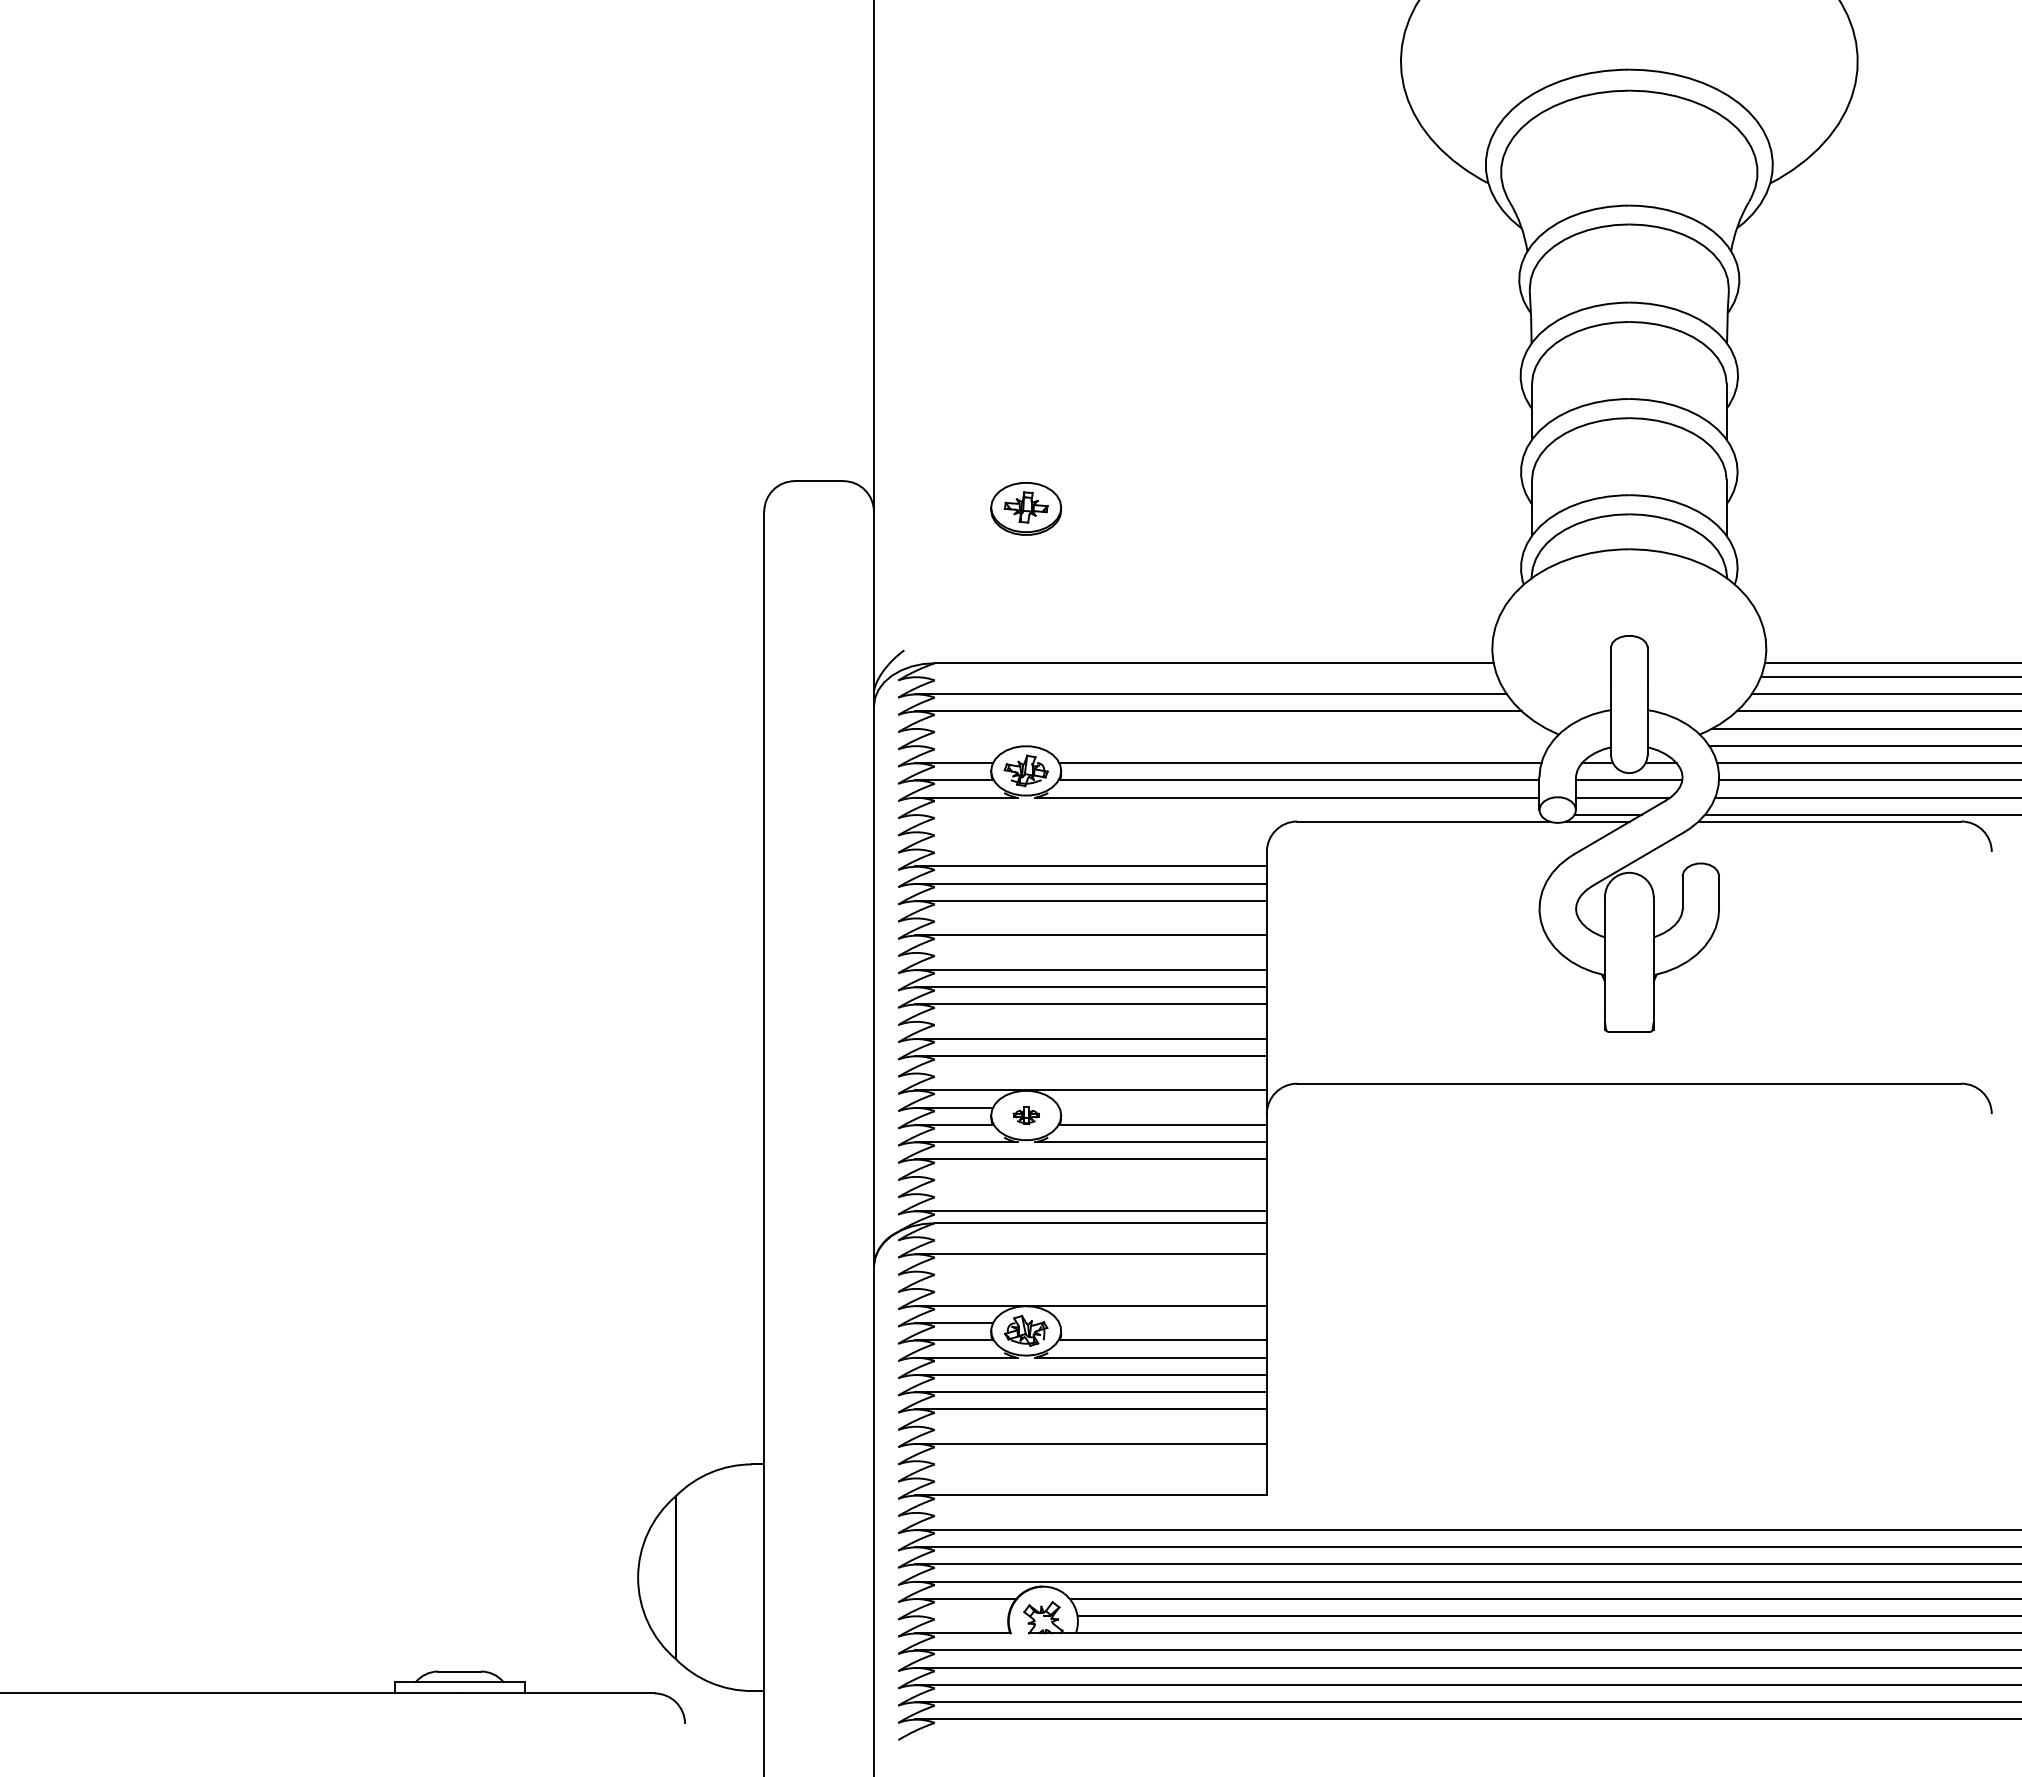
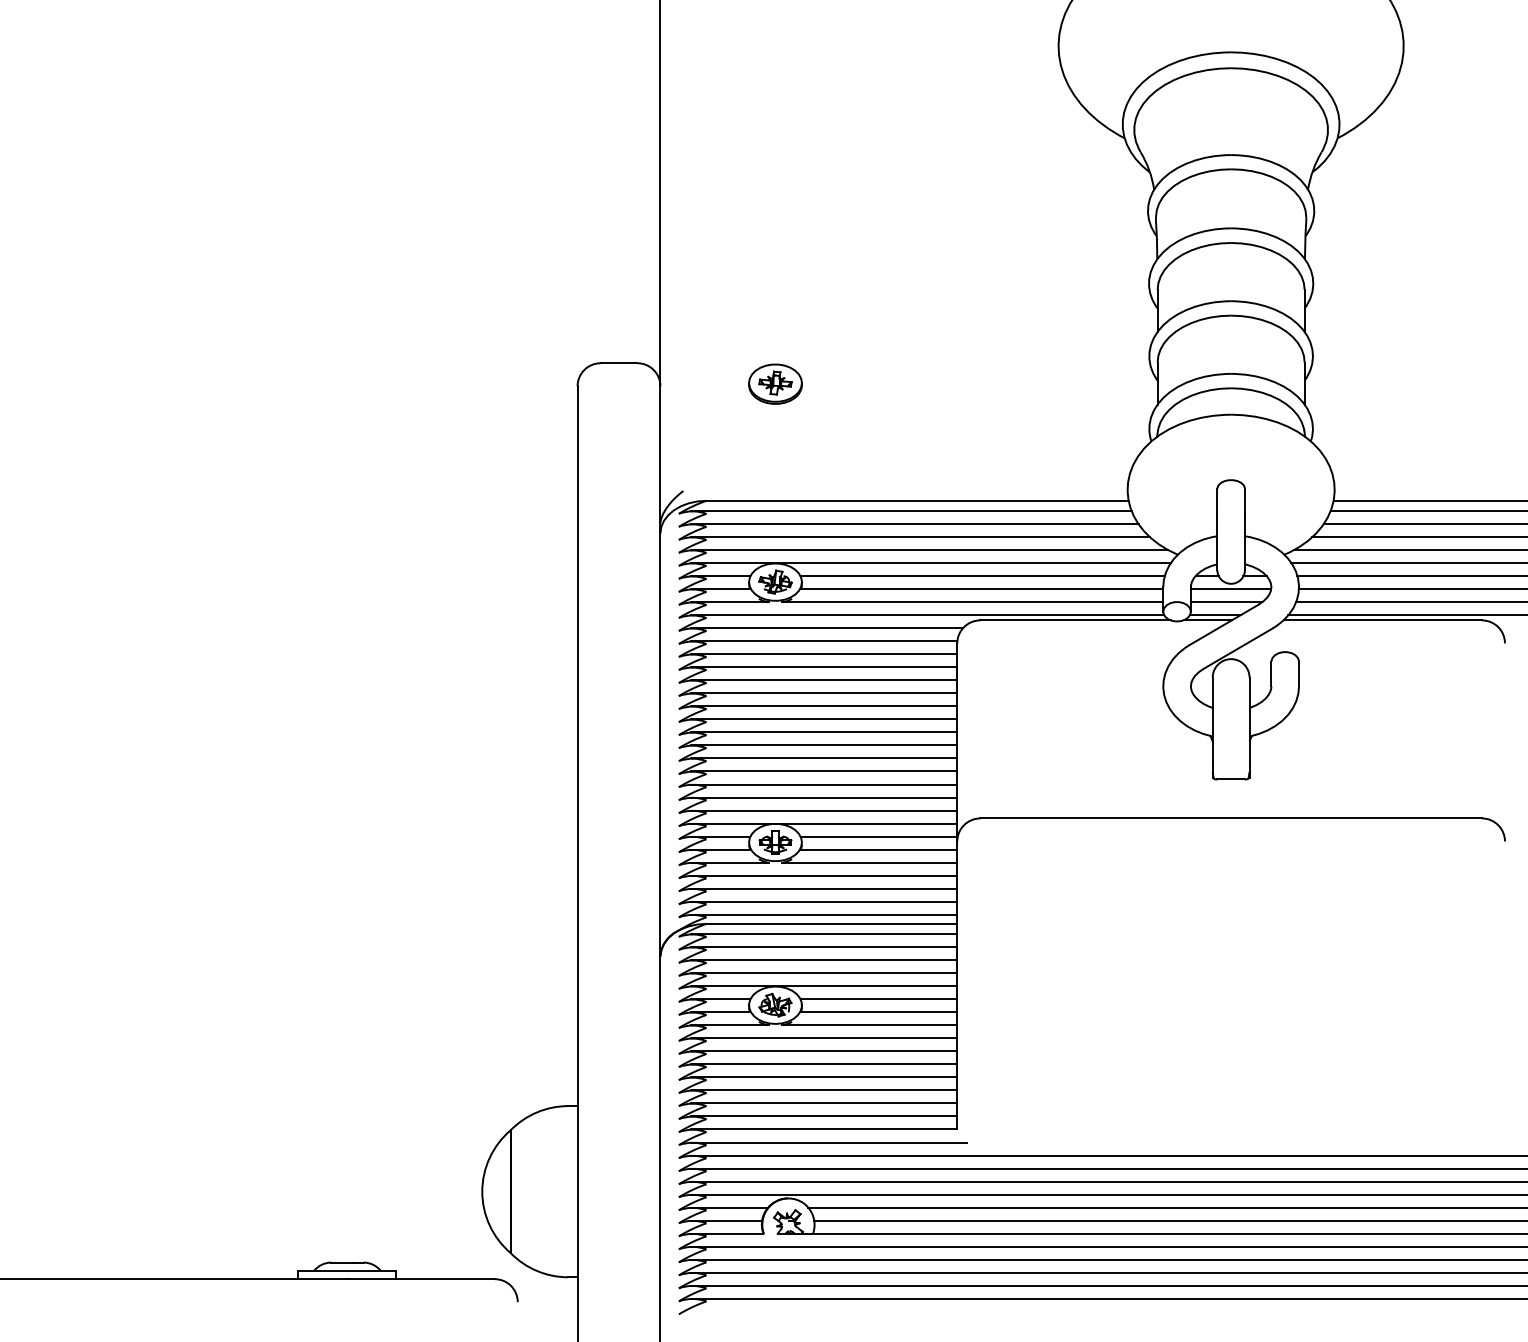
line: (1205, 676) -> (910, 510), added
line: (1230, 728) -> (929, 550), added
line: (1231, 745) -> (930, 562), added
line: (1227, 814) -> (927, 615), added
line: (1094, 831) -> (827, 627), added
line: (1090, 849) -> (824, 641), added
line: (1090, 918) -> (824, 693), added
line: (1090, 952) -> (824, 719), added
line: (1090, 1021) -> (824, 771), added
line: (1090, 1073) -> (824, 810), added
line: (1162, 1107) -> (878, 836), added
part: (1026, 1115) -> (775, 842), size x1.67
line: (1090, 1176) -> (824, 888), added
line: (1090, 1193) -> (824, 901), added
line: (1090, 1236) -> (824, 933), added
line: (1090, 1271) -> (824, 960), added
line: (1090, 1288) -> (824, 973), added
line: (1162, 1323) -> (878, 999), added
line: (1090, 1426) -> (824, 1077), added
line: (1090, 1460) -> (824, 1103), added
line: (1090, 1478) -> (824, 1116), added
line: (1096, 1512) -> (828, 1142), added
line: (961, 1615) -> (726, 1220), added

